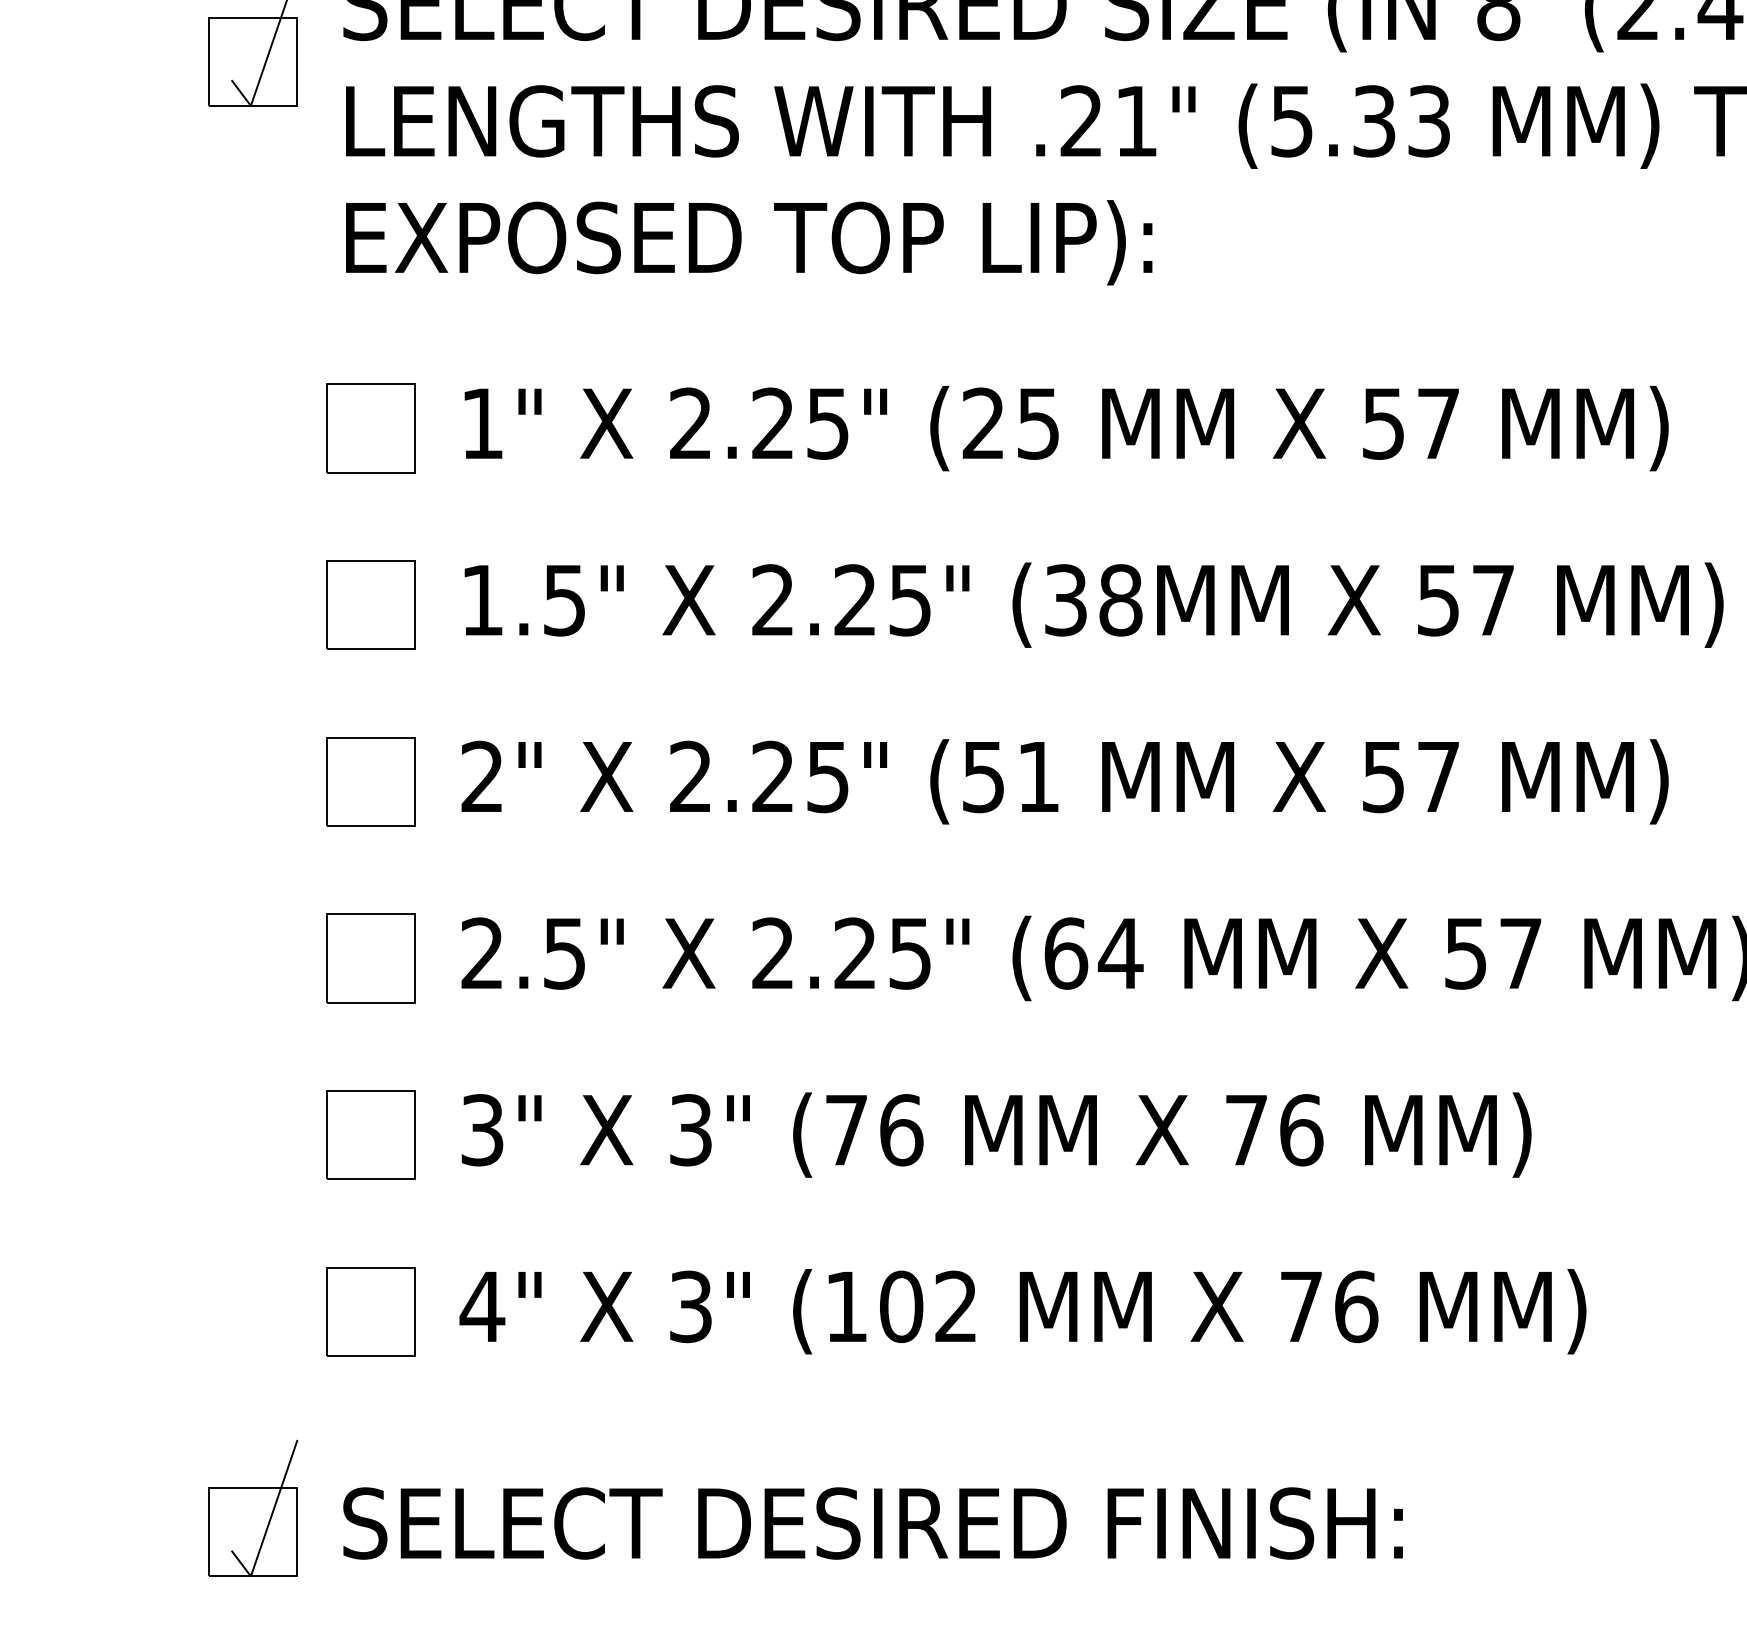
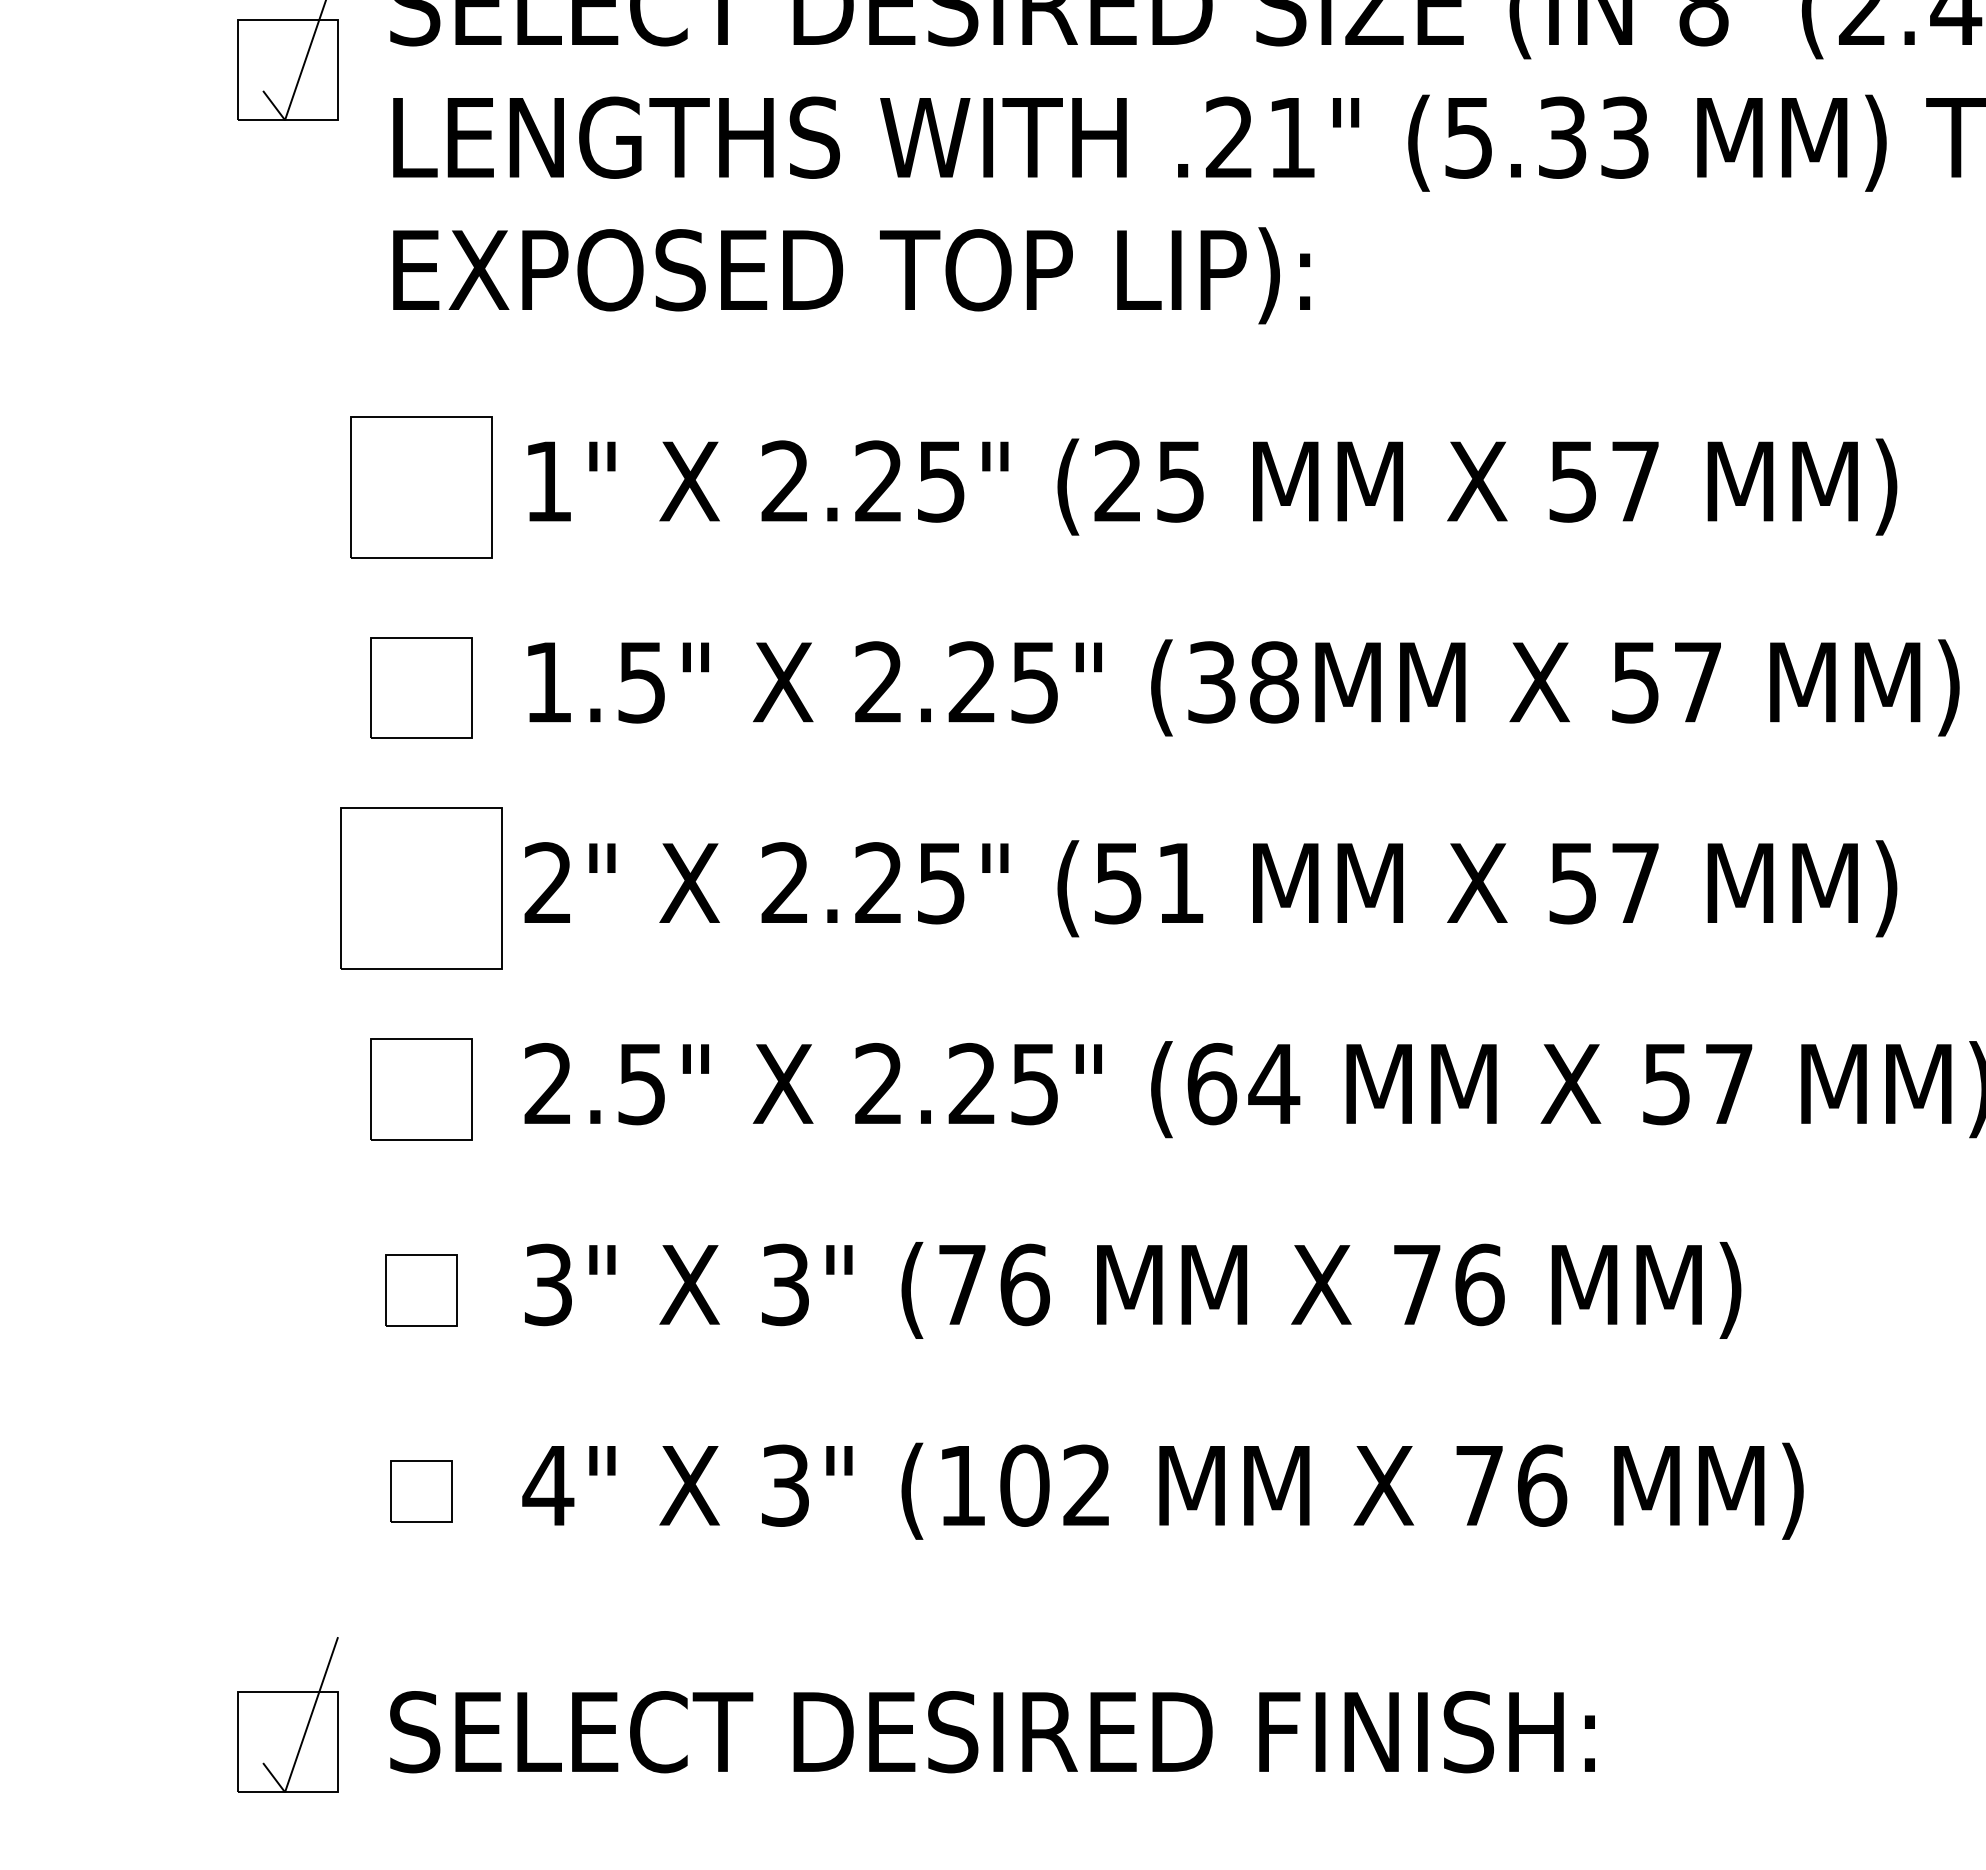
part: (370, 428) -> (421, 486), size x1.4
part: (370, 781) -> (421, 888), size x1.6
part: (370, 1134) -> (421, 1289), size x0.7
part: (370, 1311) -> (421, 1491), size x0.6

